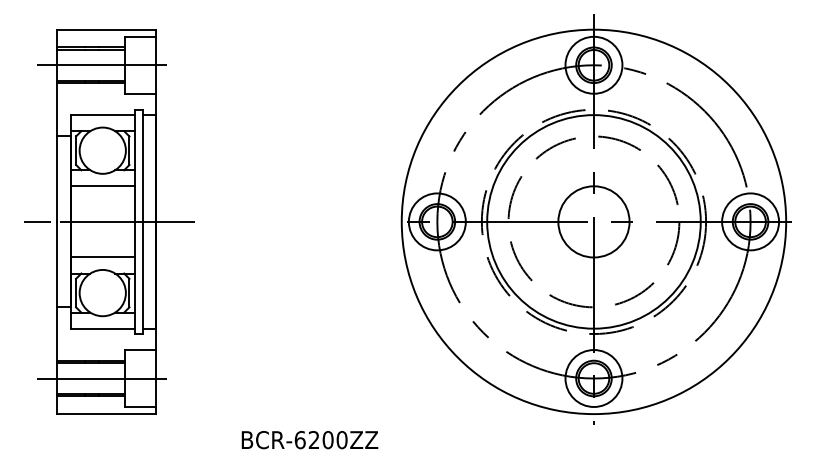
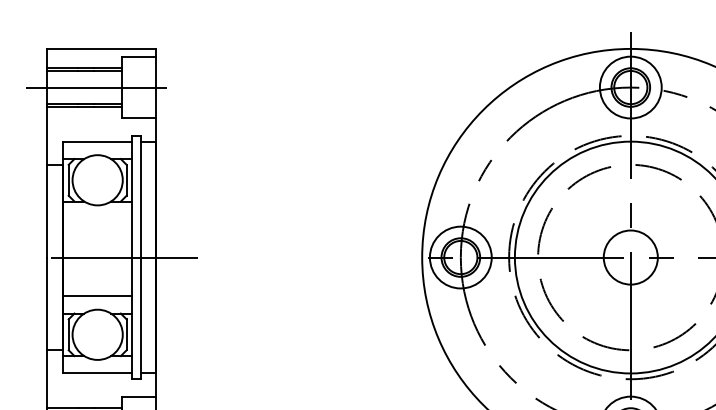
line: (102, 186) -> (97, 219), removed
line: (37, 221) -> (26, 257), removed
circle: (593, 221) -> (630, 257), size x0.7

